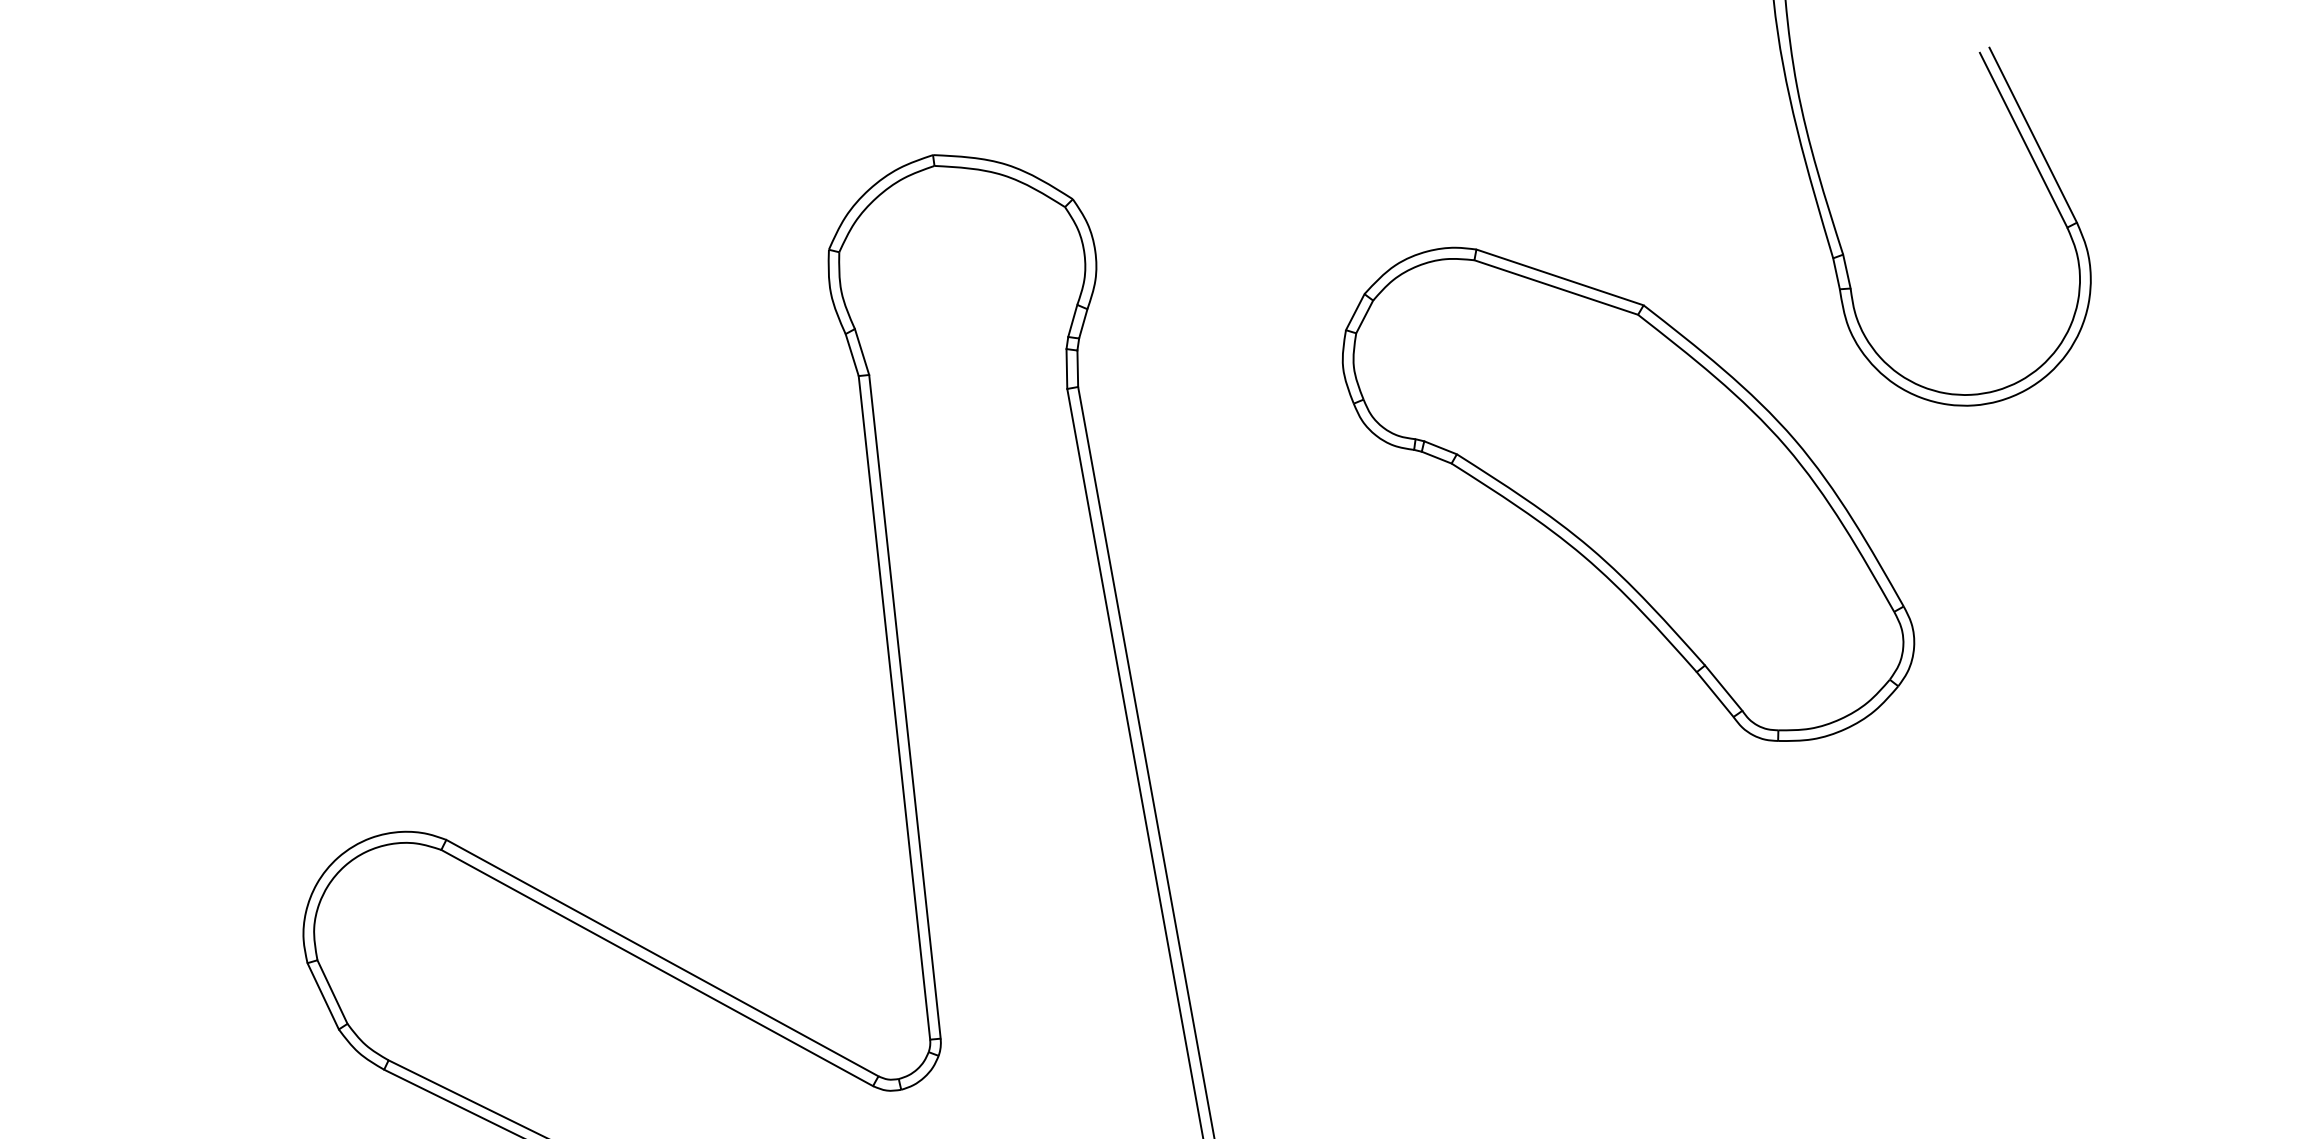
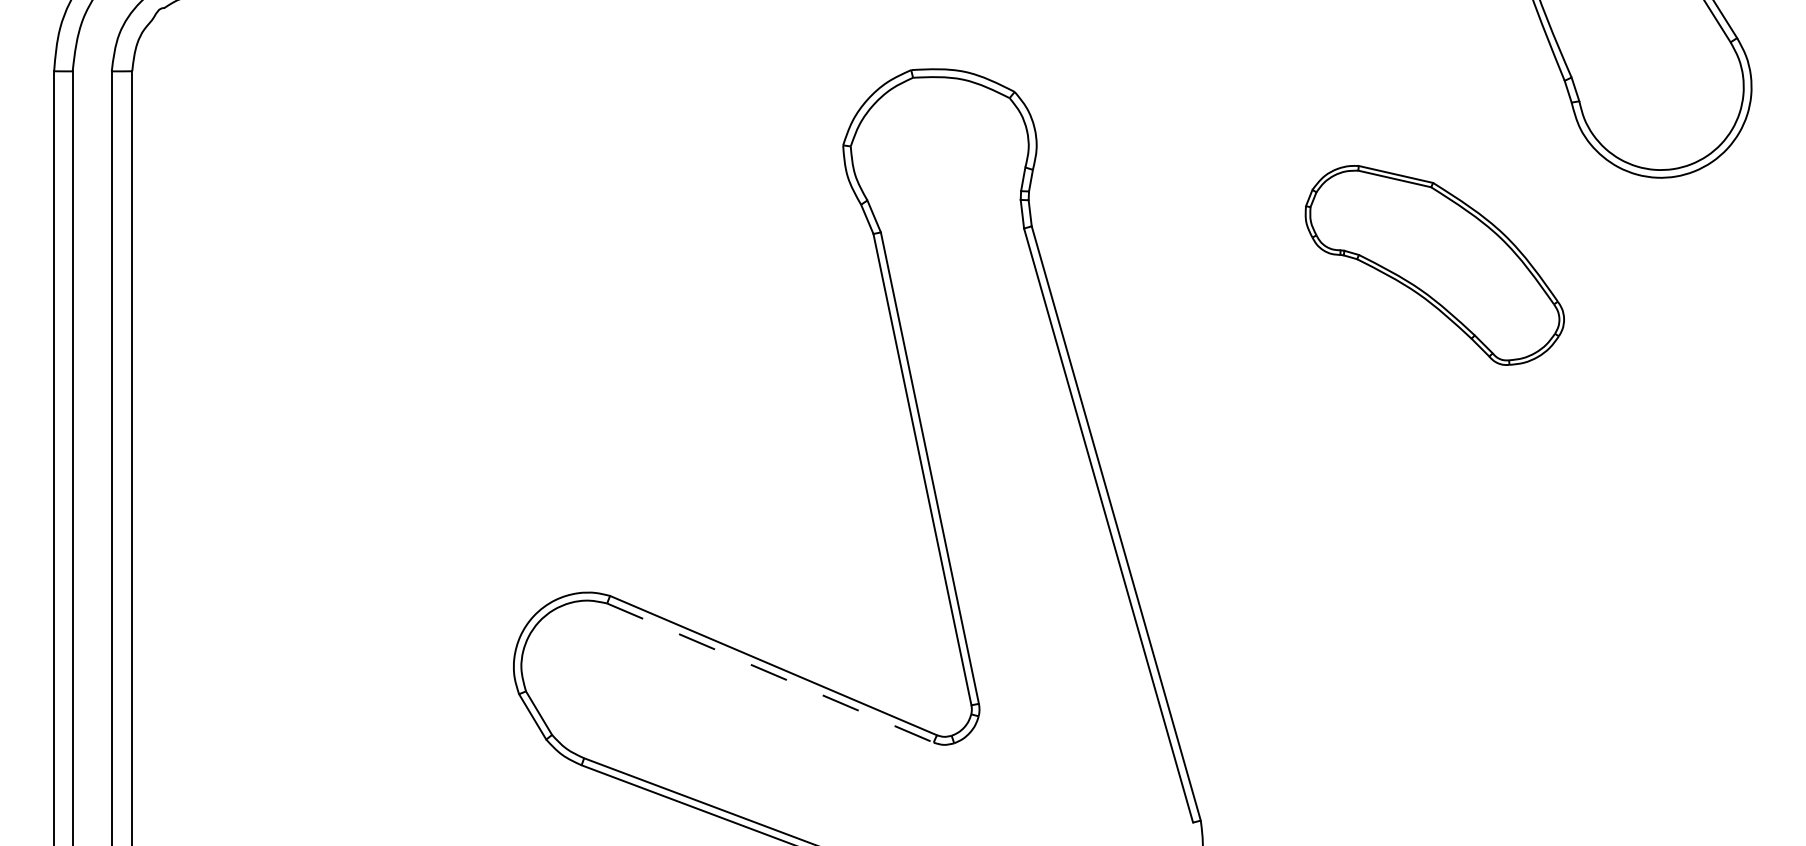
part: (1628, 495) -> (1434, 265), size x0.6
line: (657, 968) -> (770, 673), solid -> dashed

